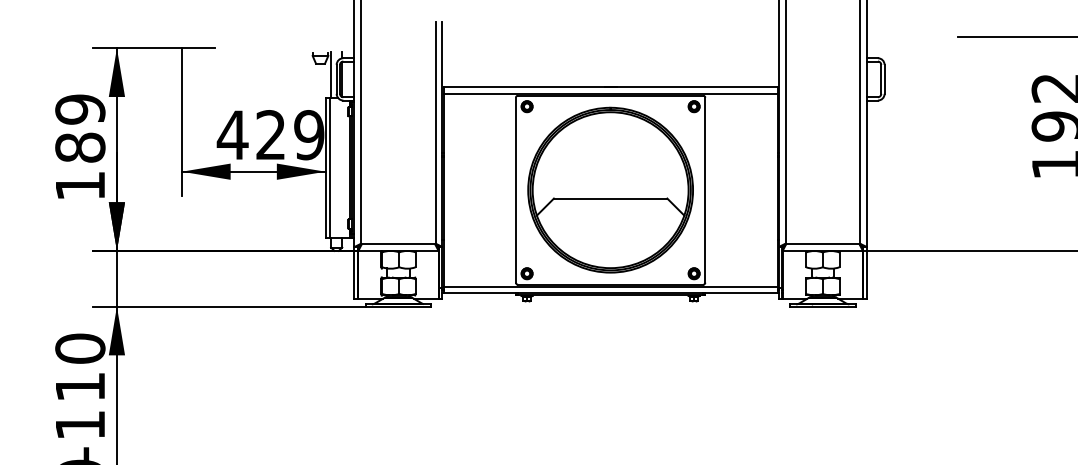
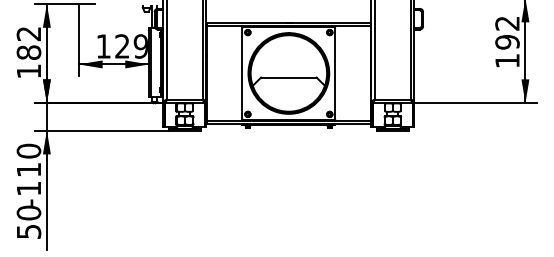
text: (79, 108) -> (28, 33), 189 -> 182
text: (232, 135) -> (103, 46), 429 -> 129

